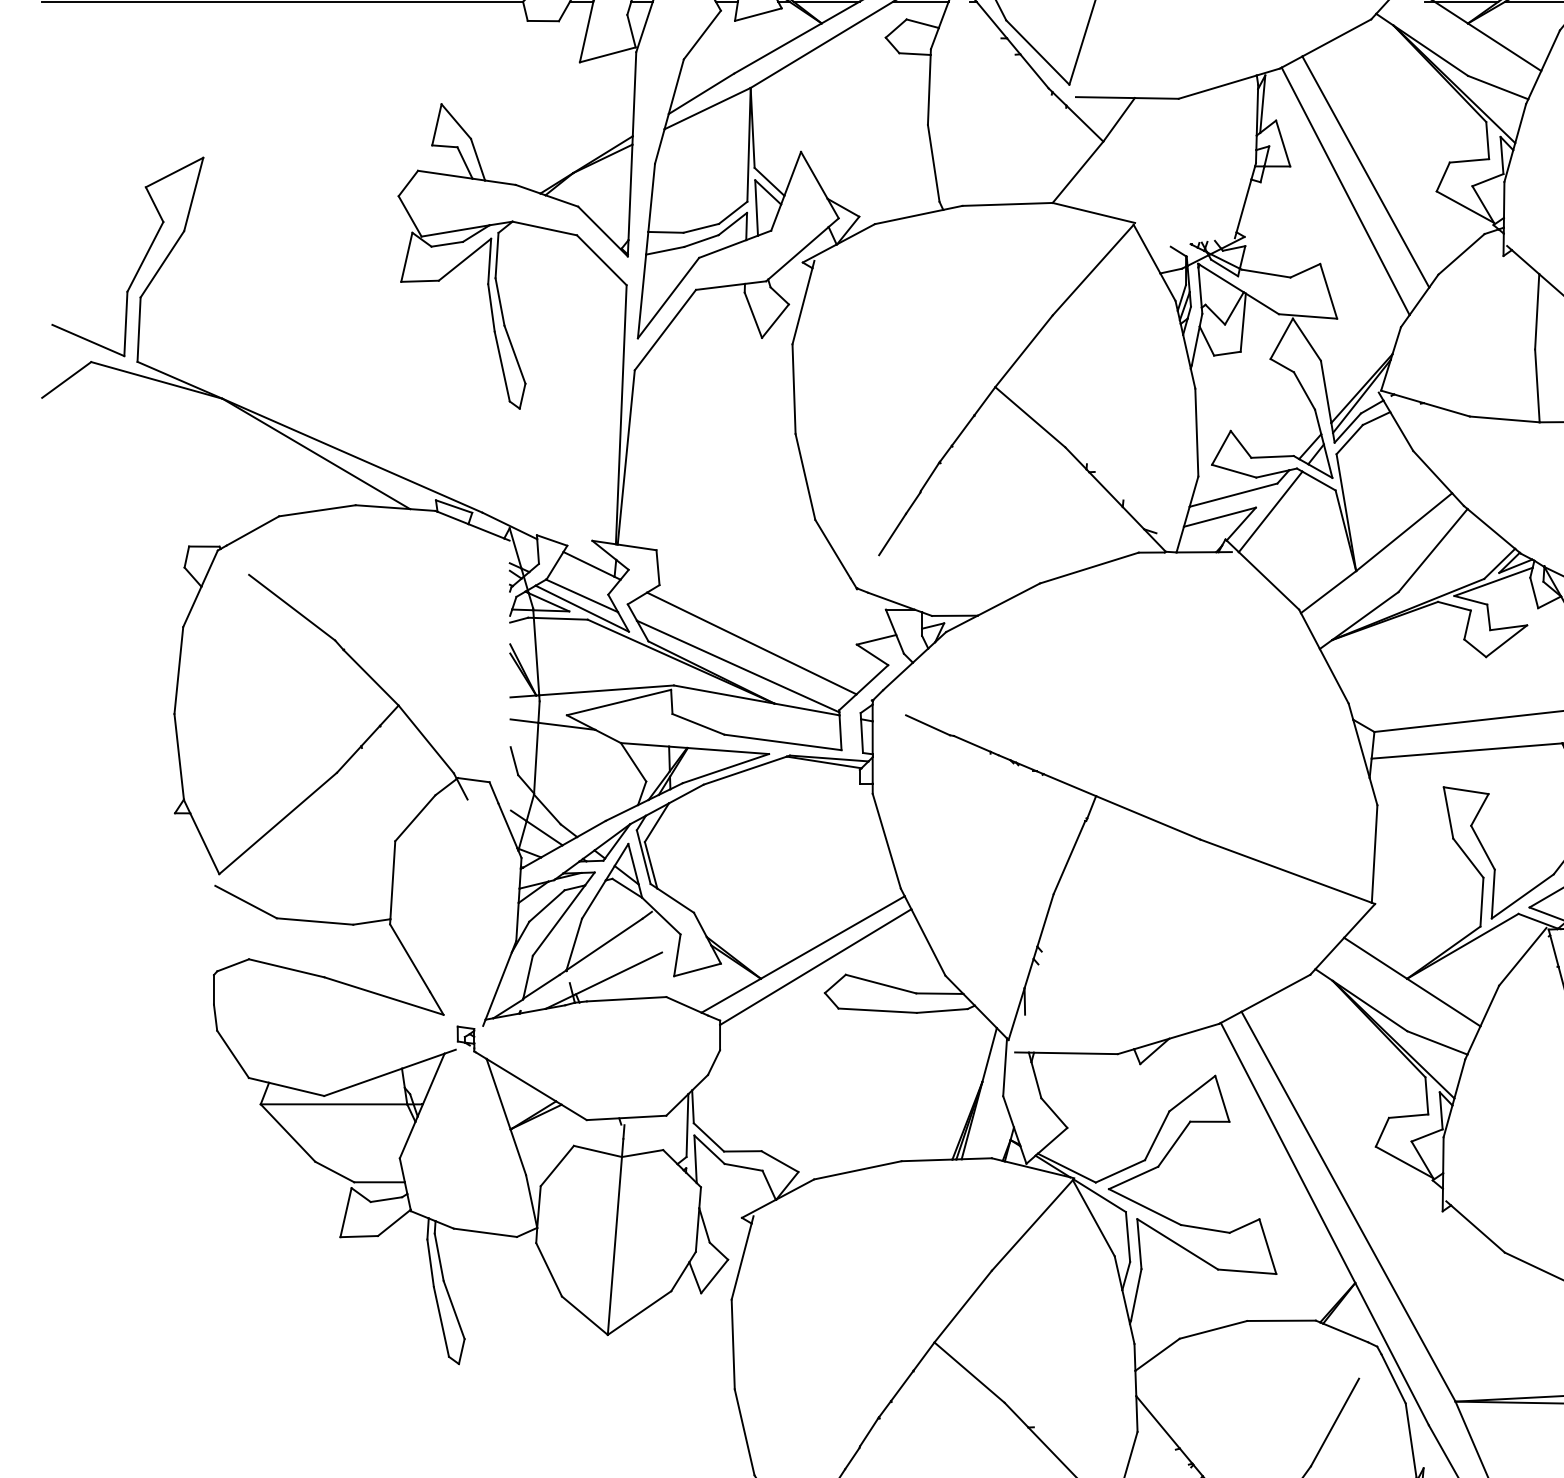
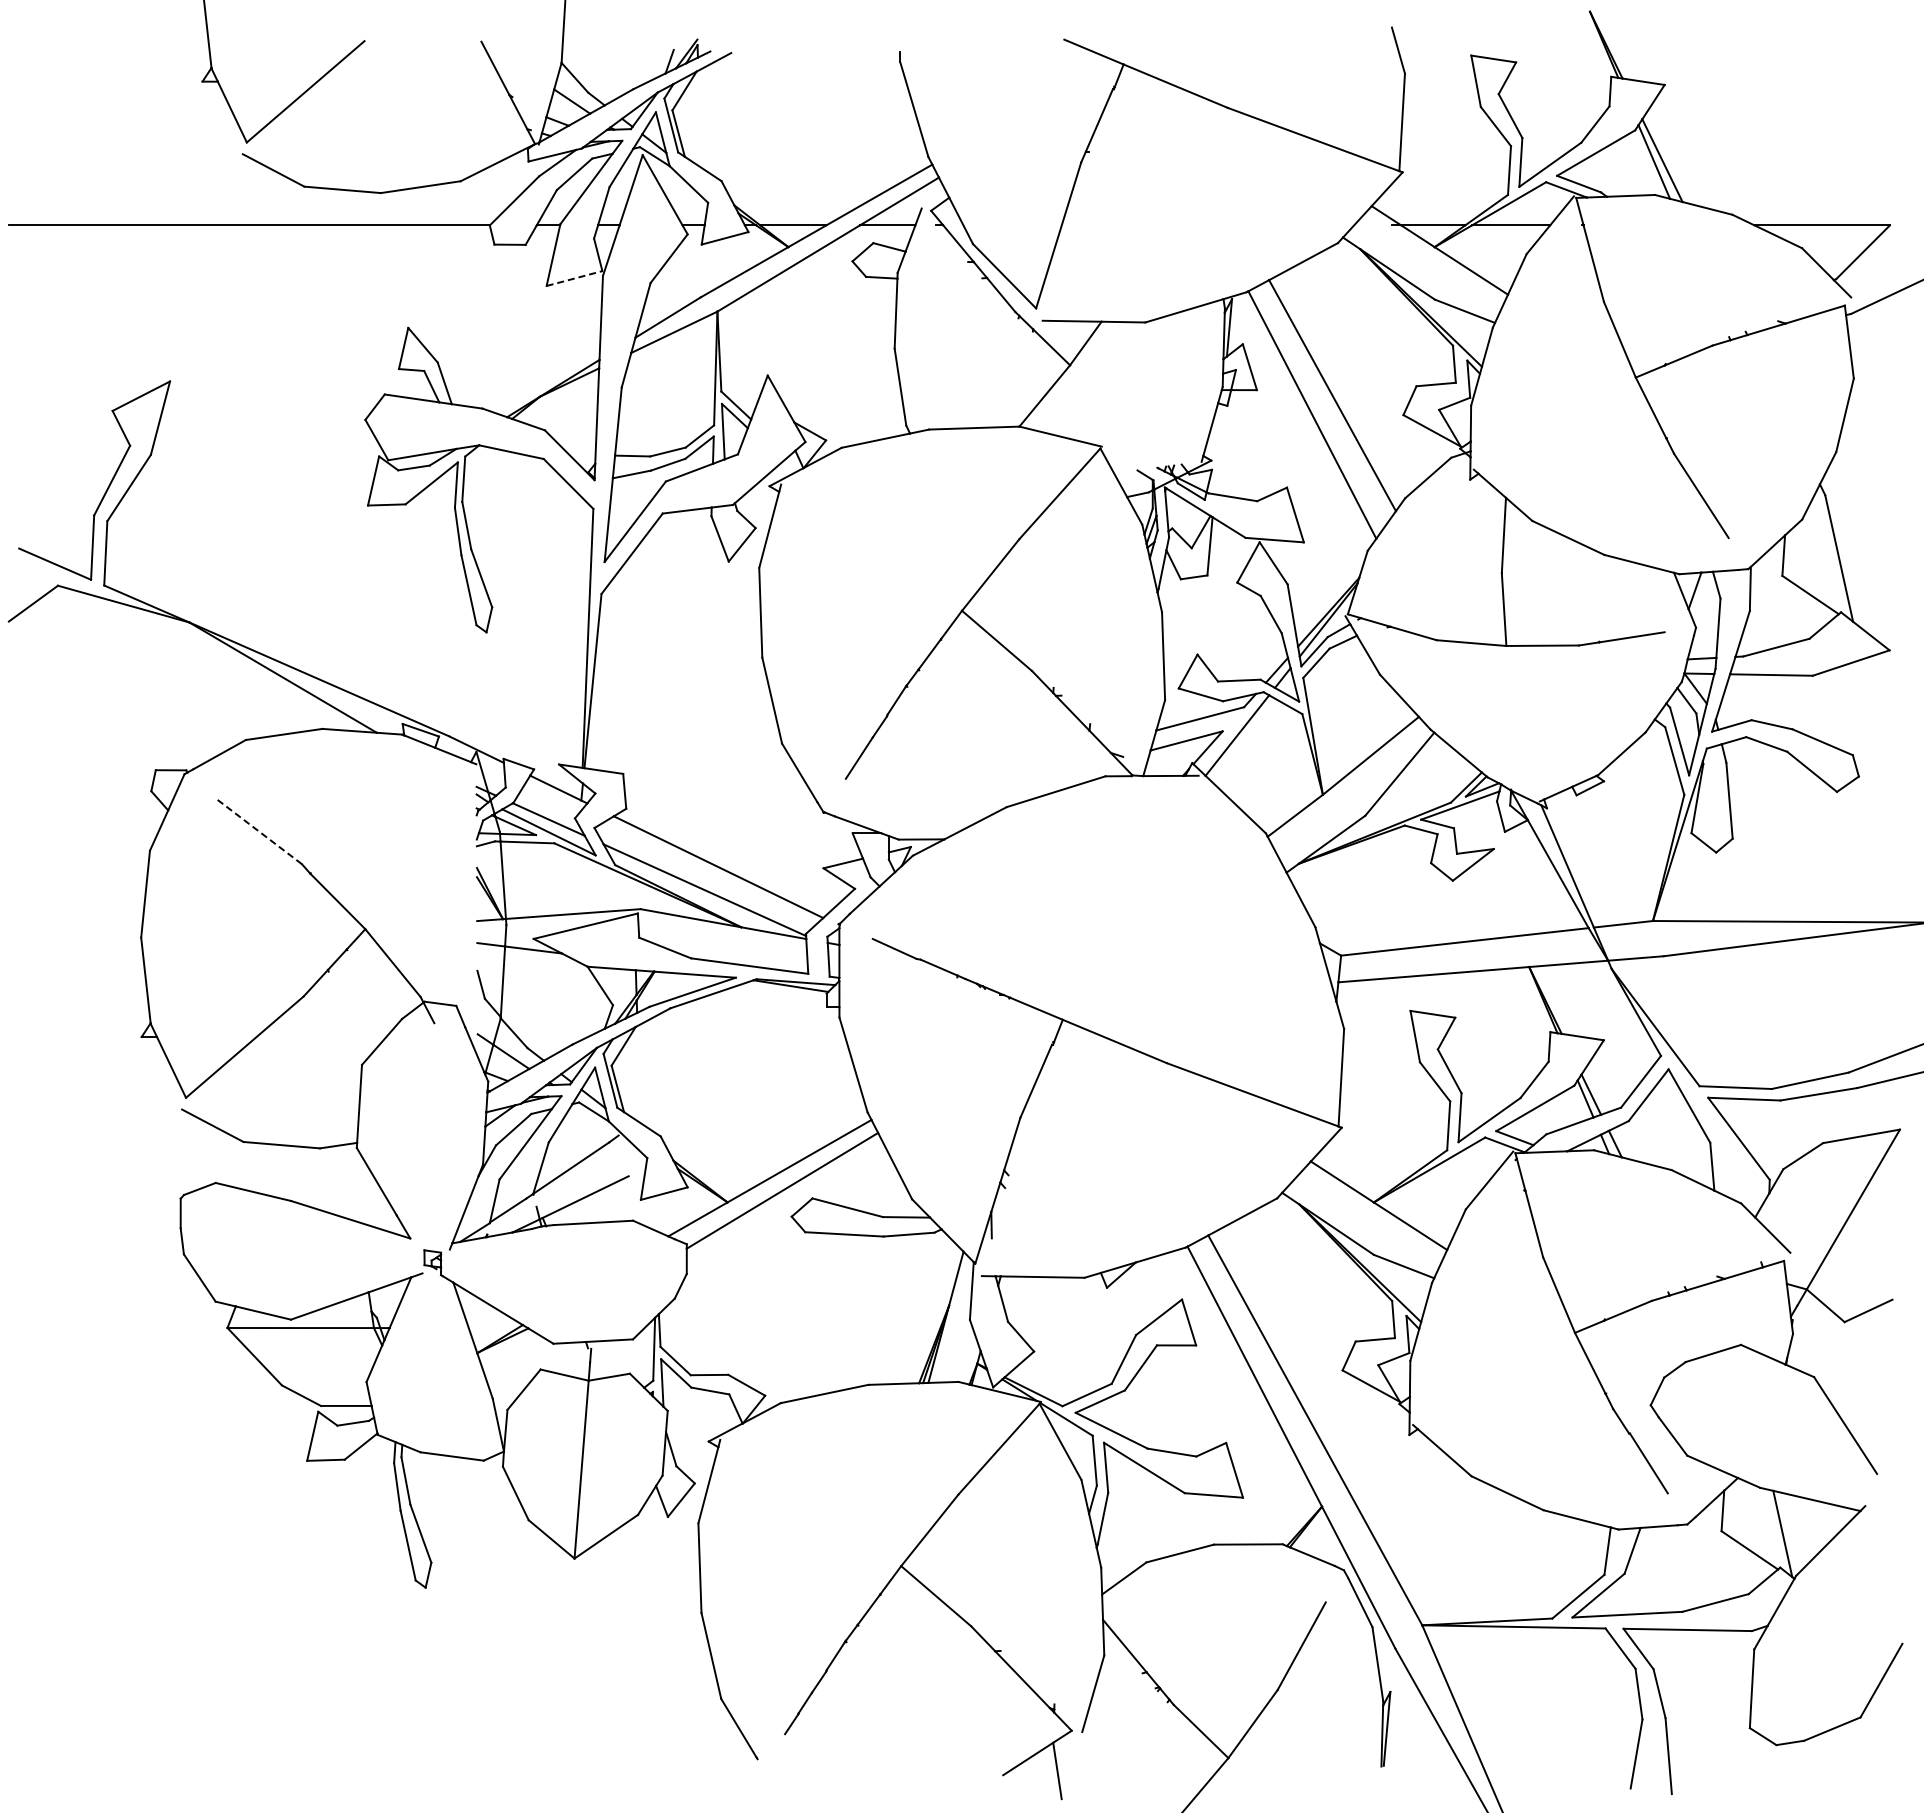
line: (607, 54) -> (574, 278), solid -> dashed
line: (291, 607) -> (258, 831), solid -> dashed

